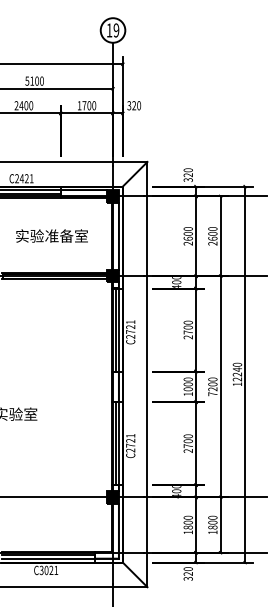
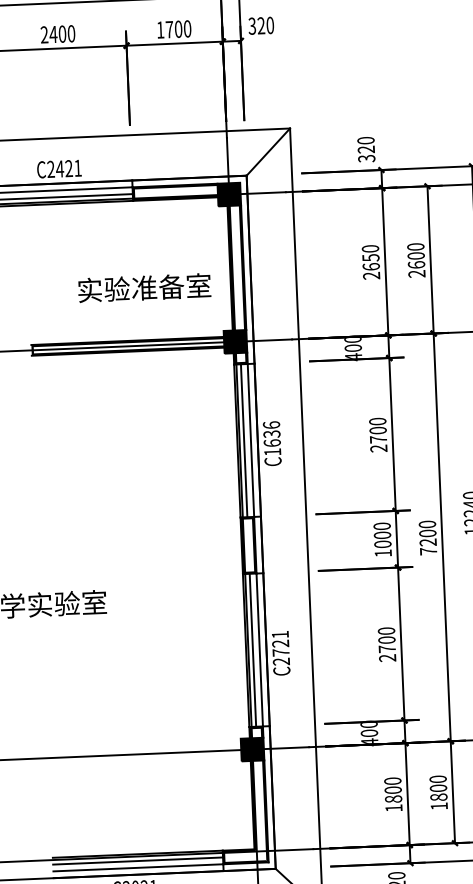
text: (187, 233) -> (369, 257), 2600 -> 2650
text: (51, 235) -> (143, 287), moved
text: (130, 329) -> (271, 438), C2721 -> C1636

